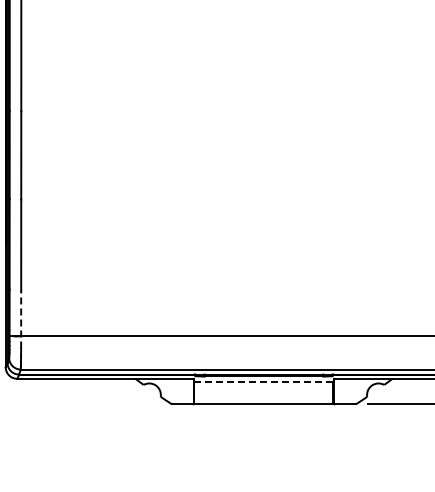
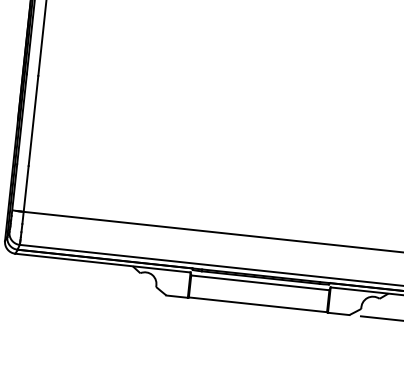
line: (21, 318) -> (25, 194), dashed -> solid
line: (264, 381) -> (260, 282), dashed -> solid

